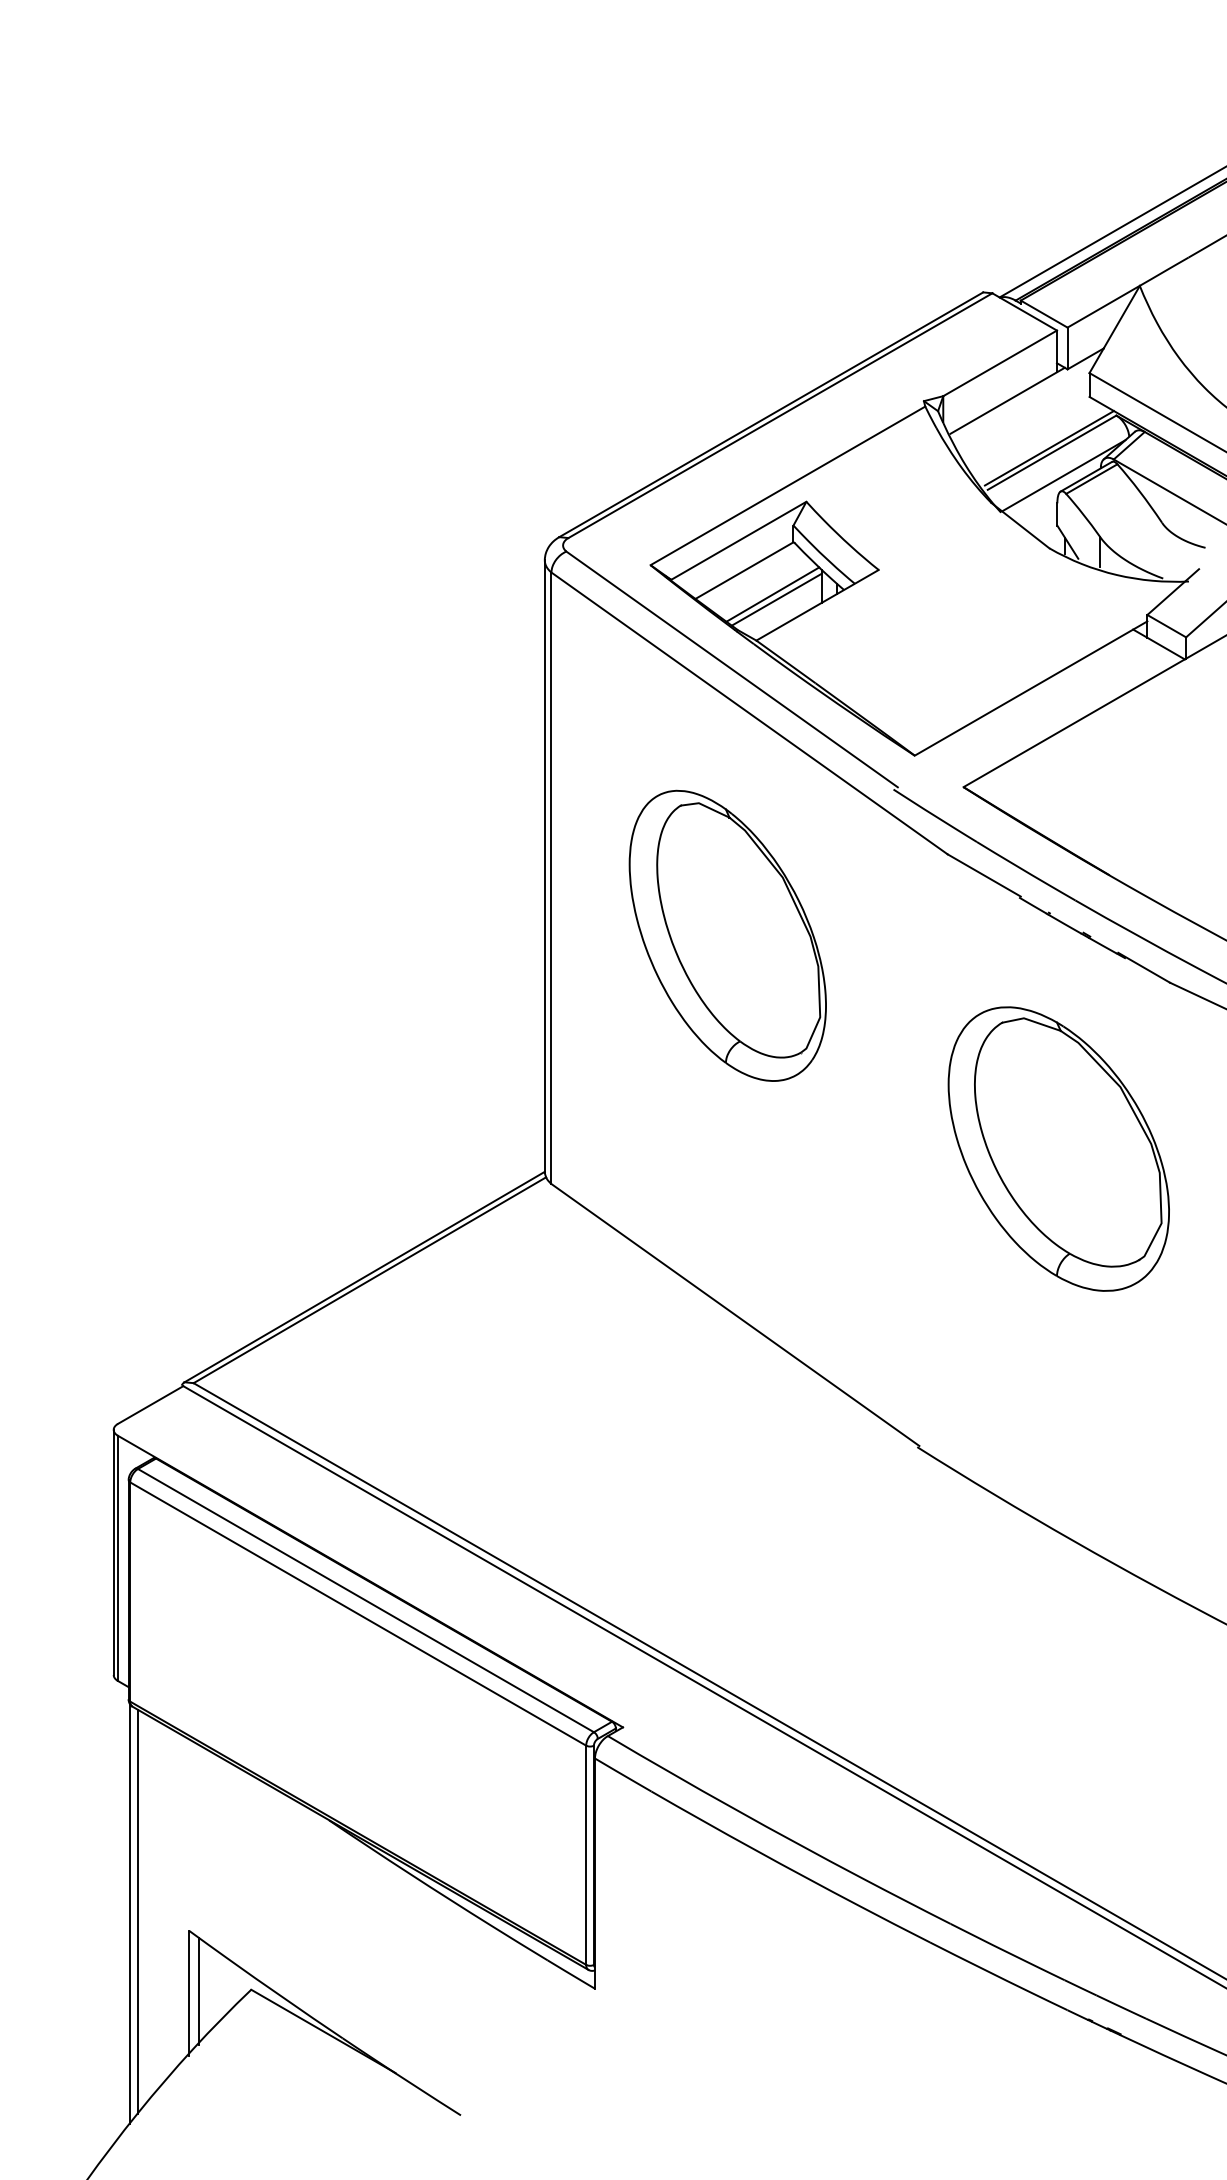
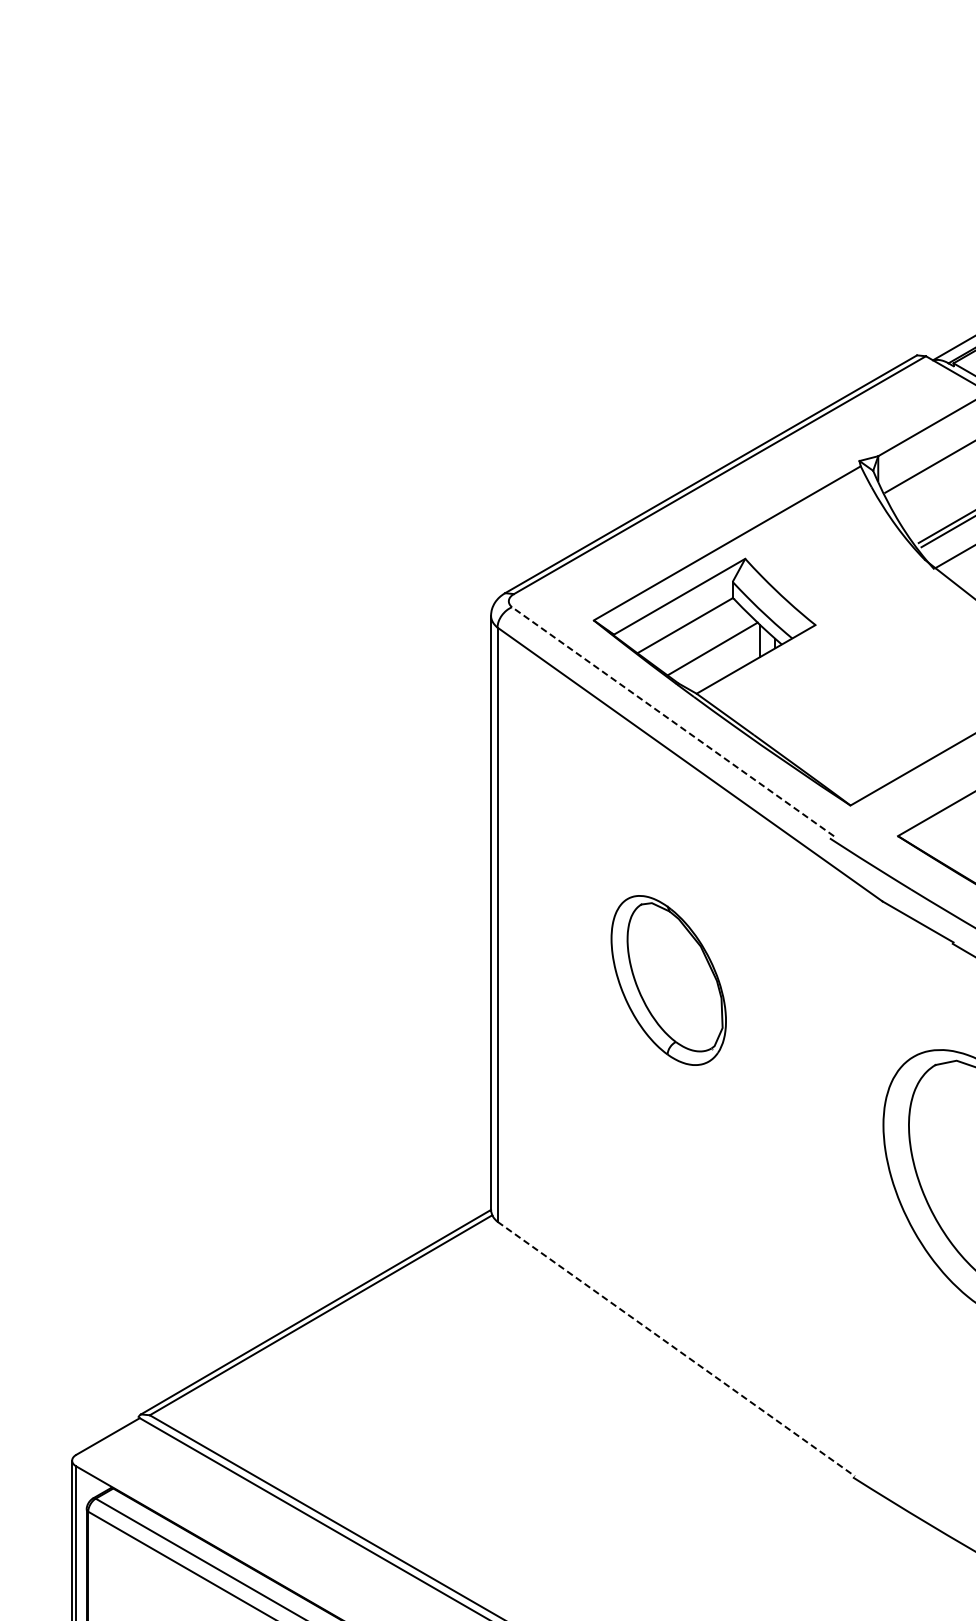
line: (776, 599) -> (716, 653), removed
line: (731, 669) -> (672, 721), solid -> dashed
part: (727, 935) -> (668, 980), size x0.6
line: (735, 1315) -> (676, 1349), solid -> dashed

